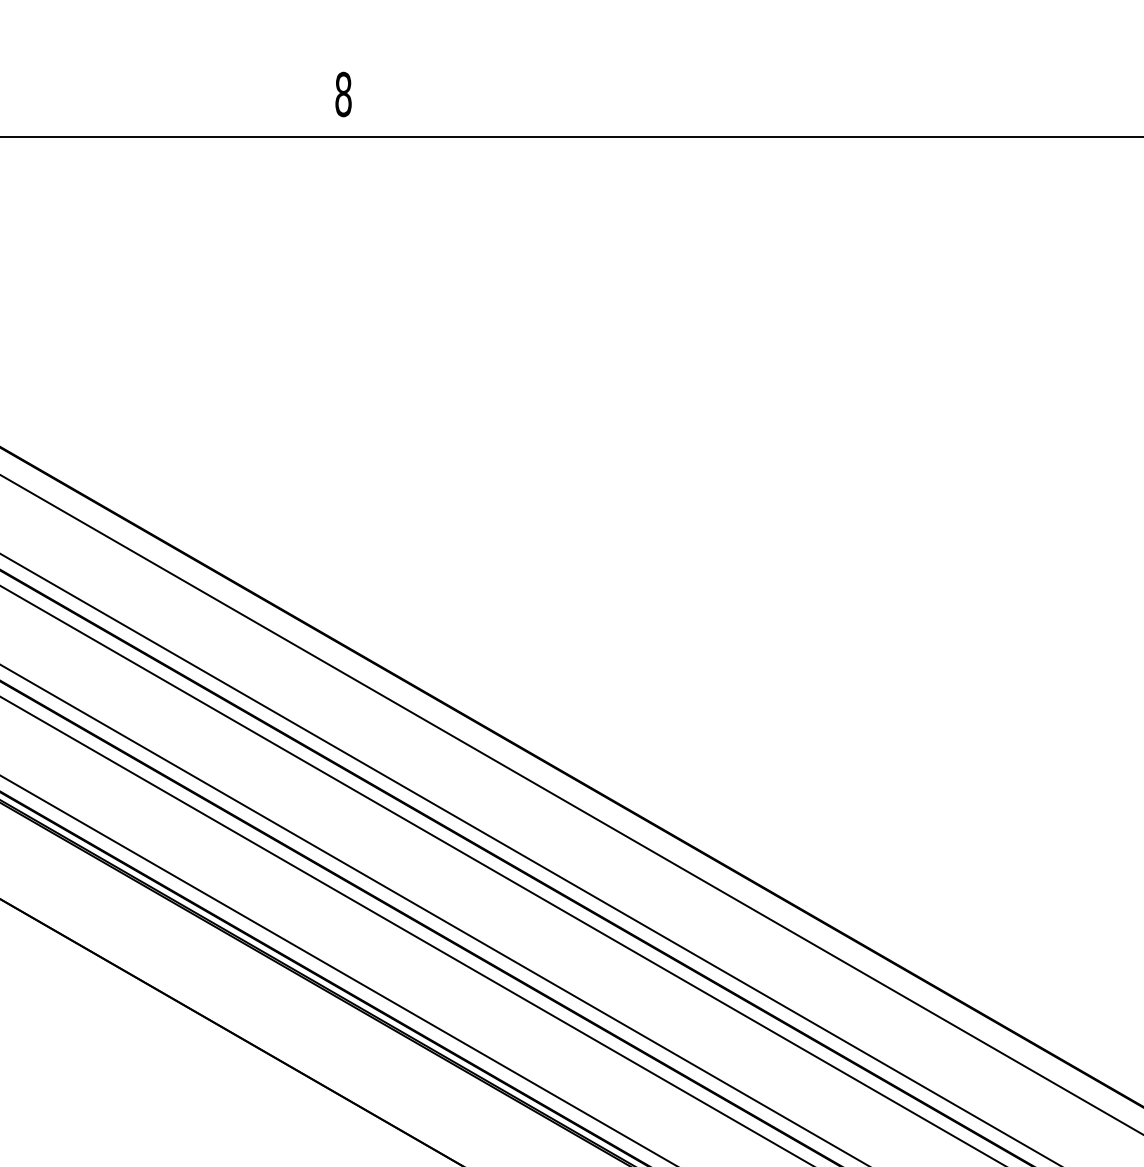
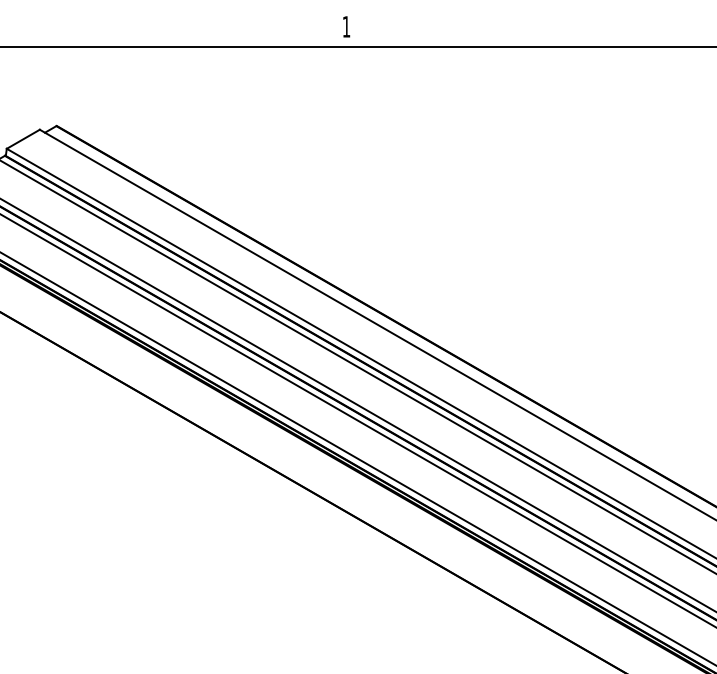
text: (343, 93) -> (346, 26), 8 -> 1

